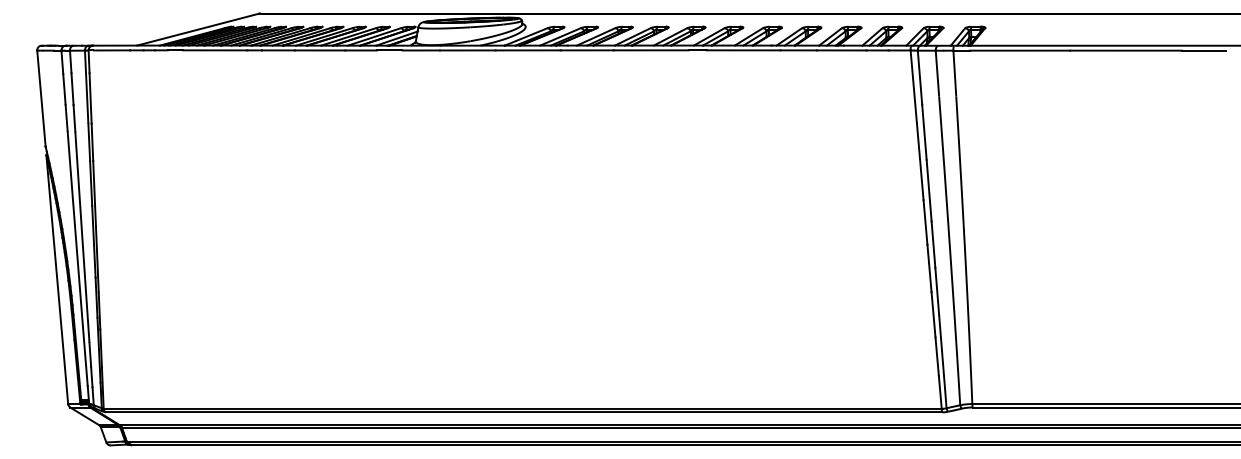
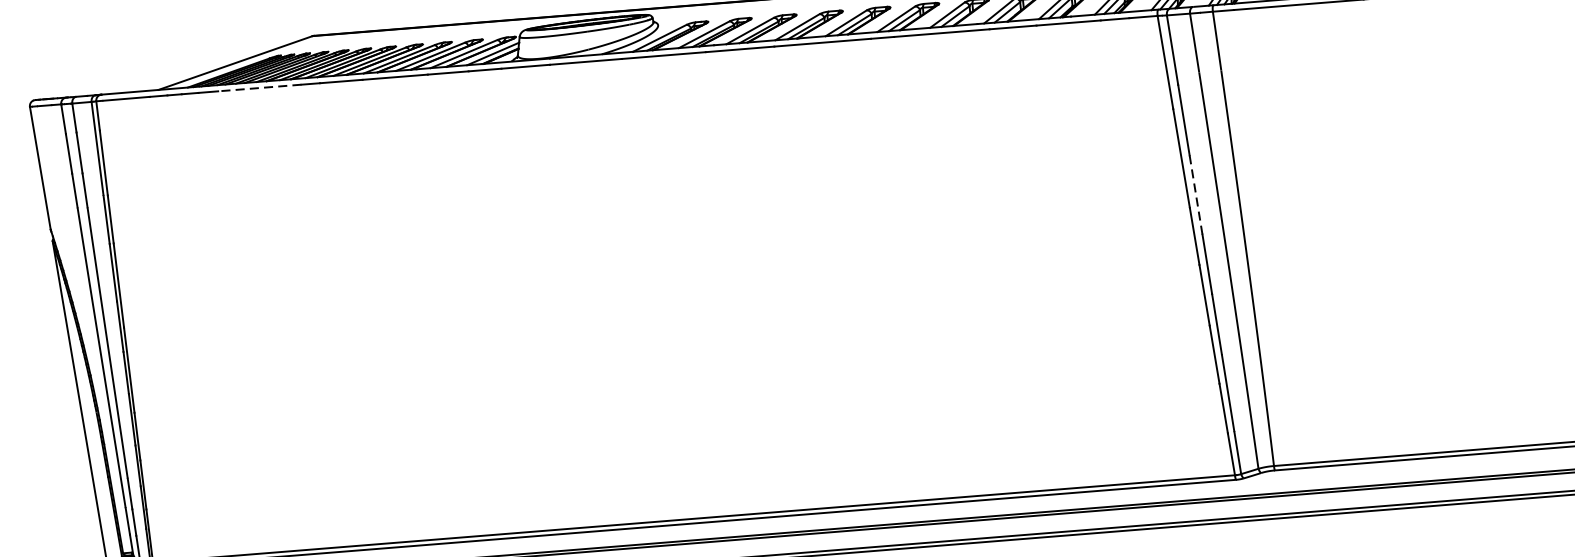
line: (214, 50) -> (258, 88), solid -> dashed
line: (929, 190) -> (1196, 194), solid -> dashed

